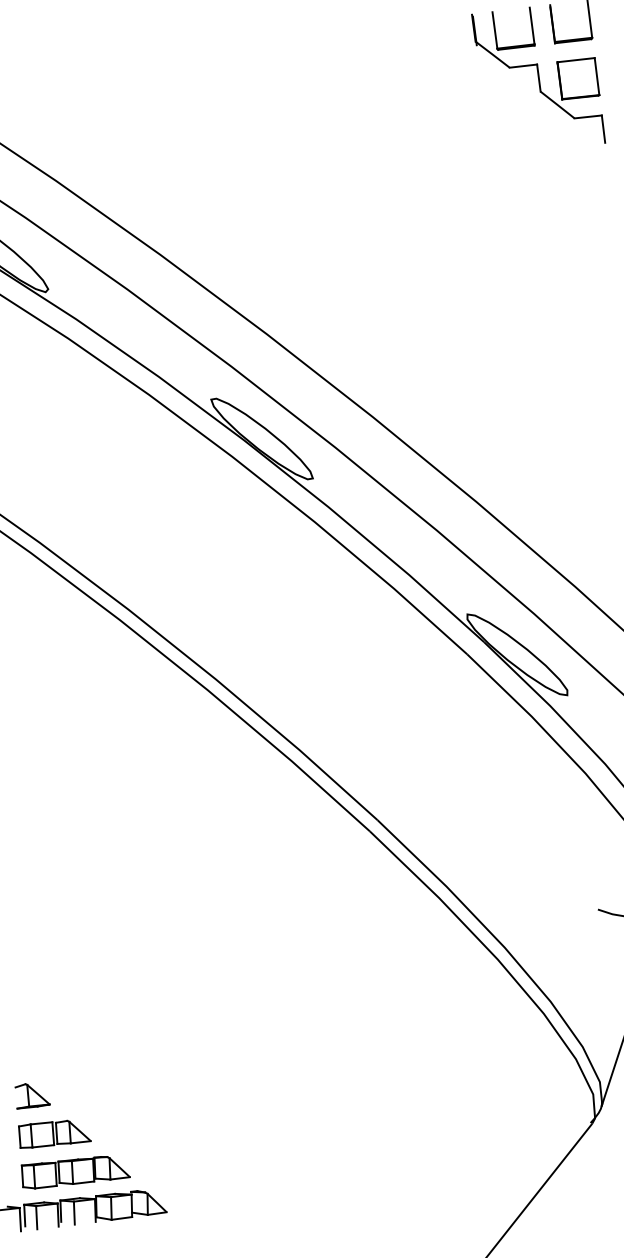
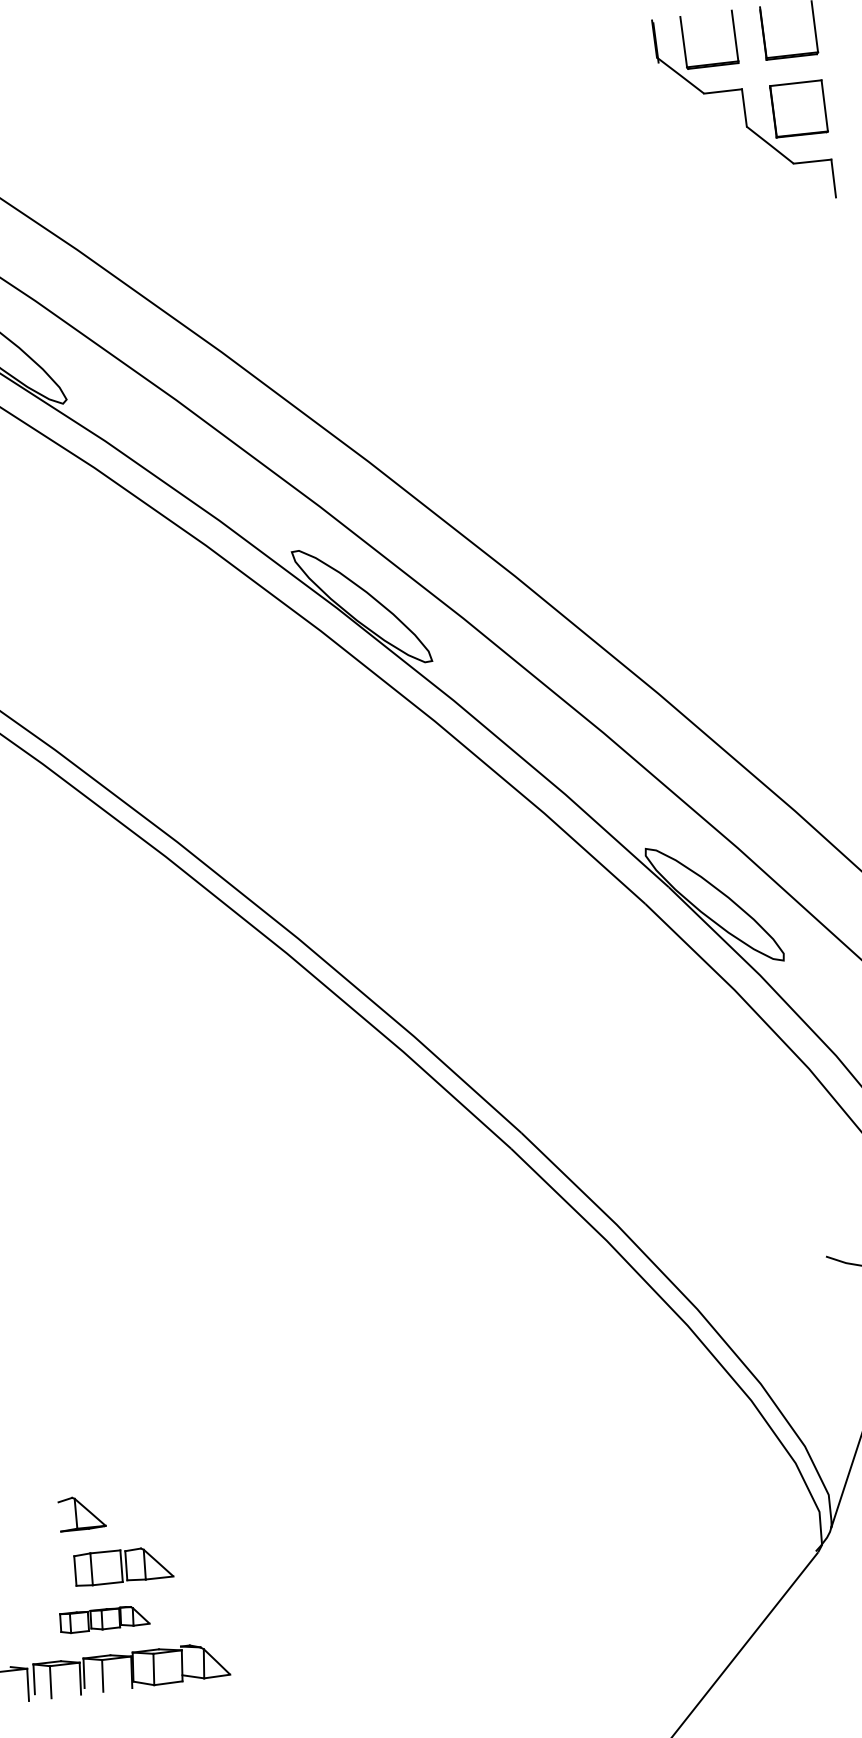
part: (32, 1096) -> (81, 1514), moved
part: (54, 1133) -> (123, 1566), moved
part: (75, 1172) -> (104, 1619), size x0.6

